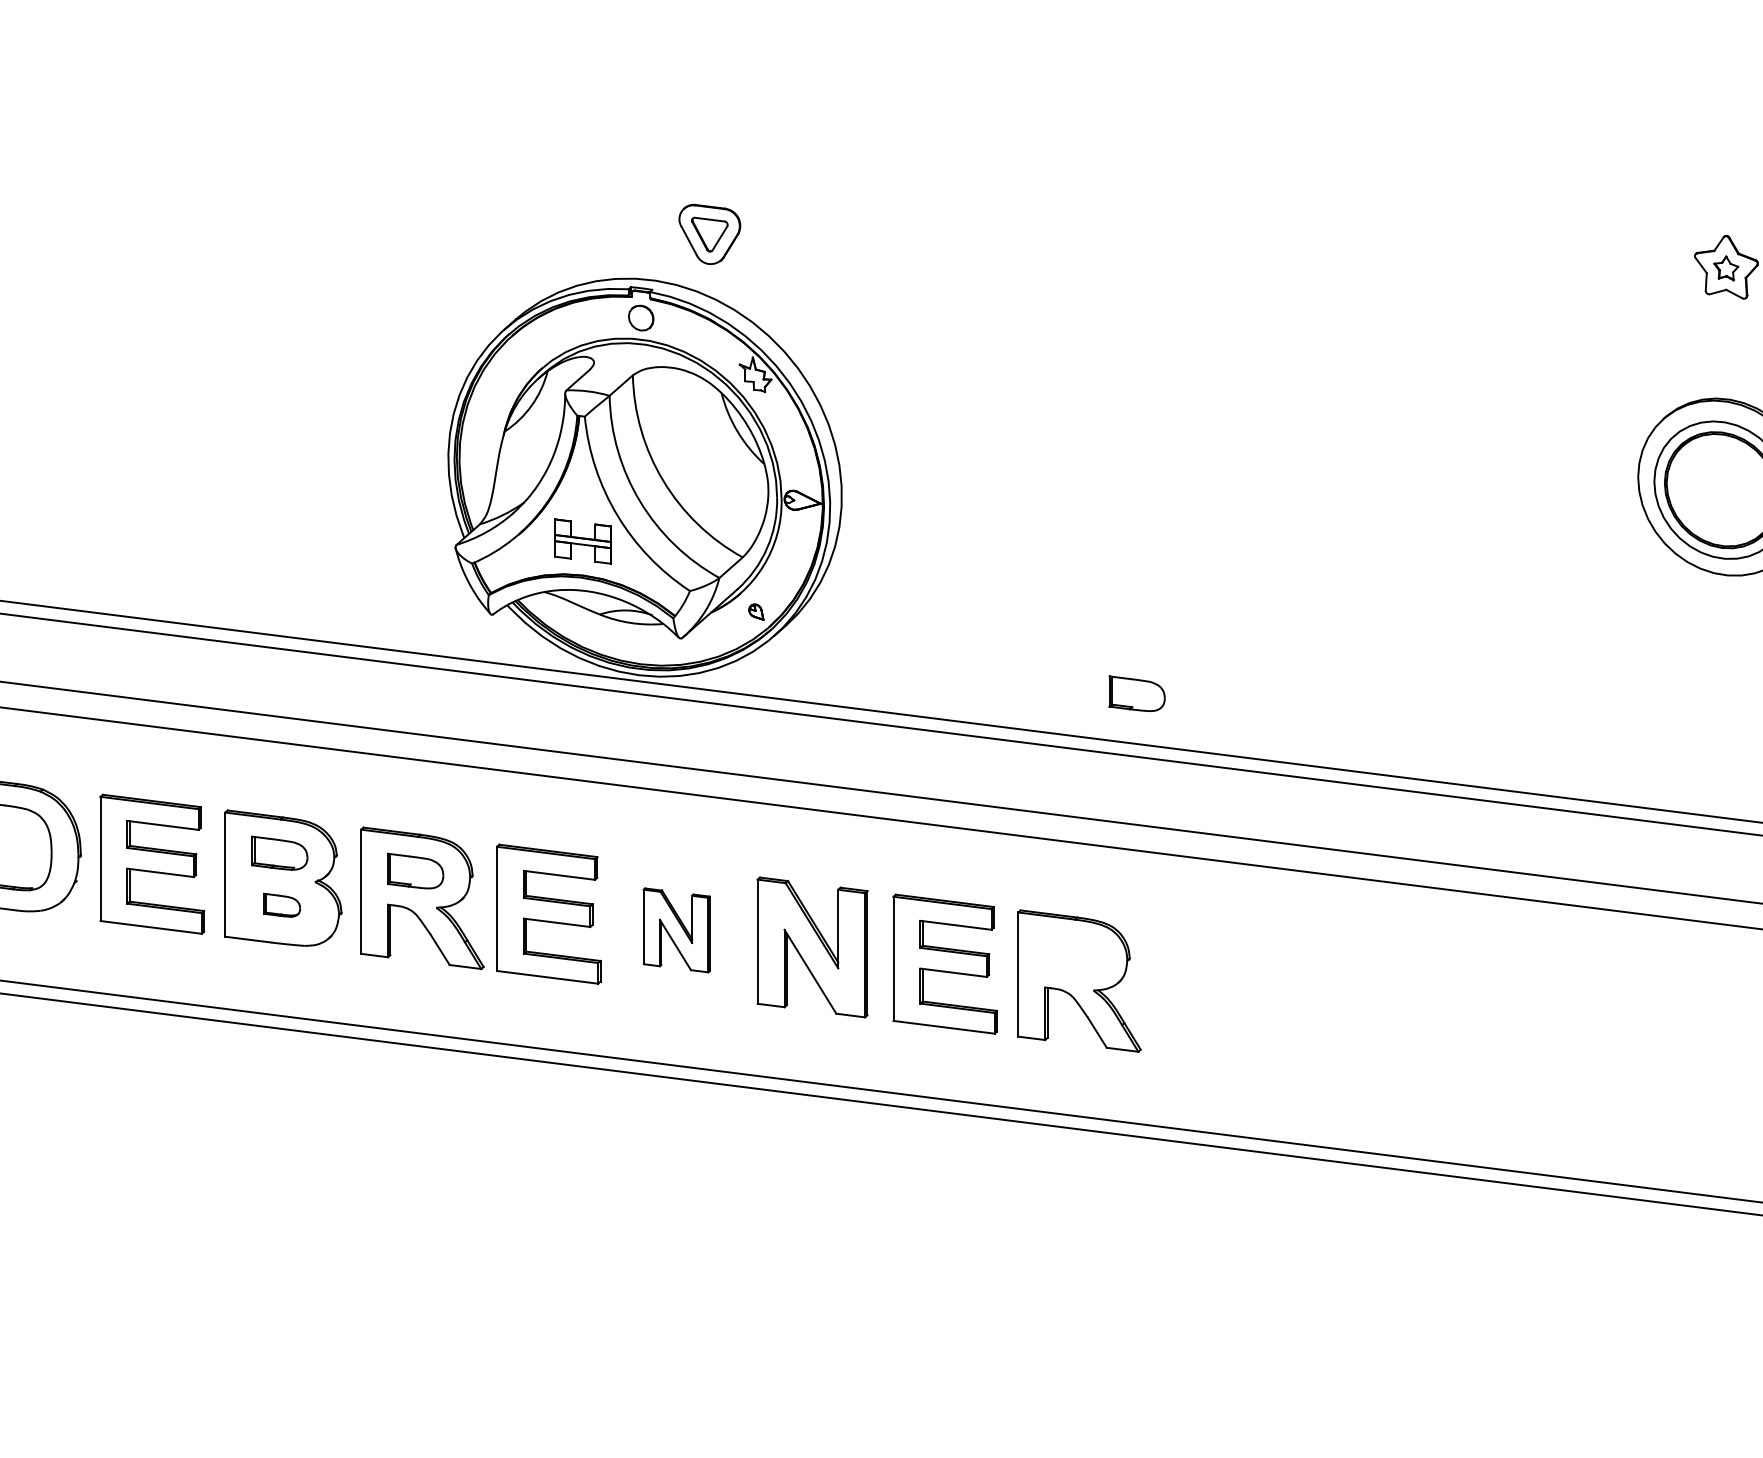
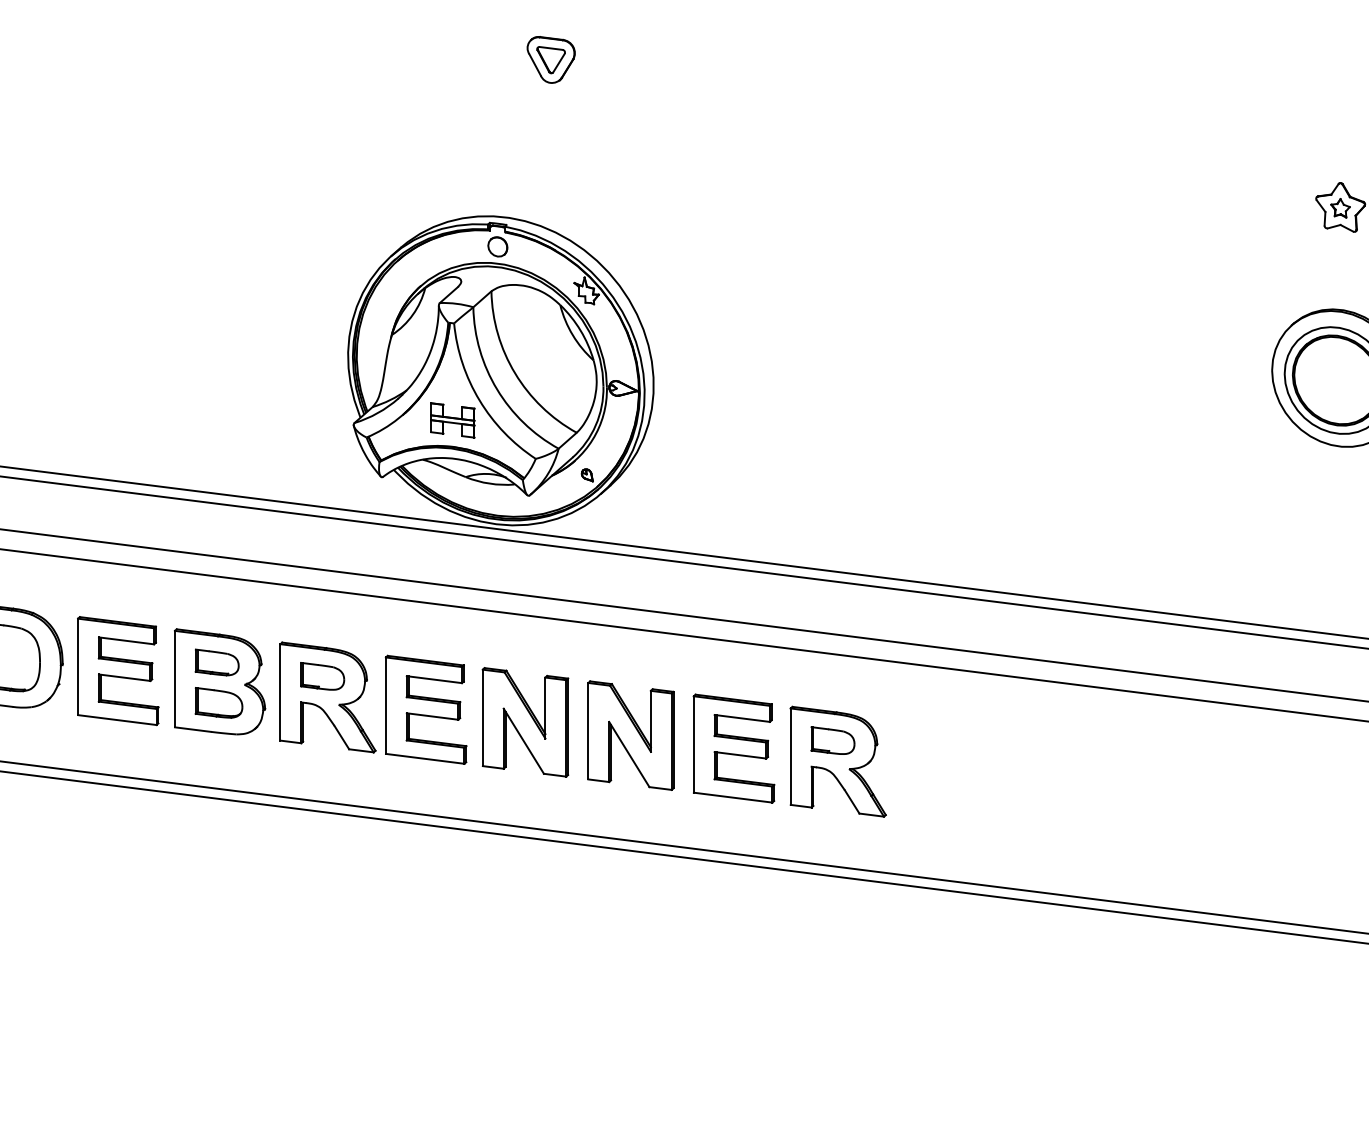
part: (708, 233) -> (550, 59), moved
part: (1136, 693) -> (832, 740), moved
part: (281, 904) -> (218, 702), size x1.67
part: (676, 930) -> (525, 722), size x1.67

